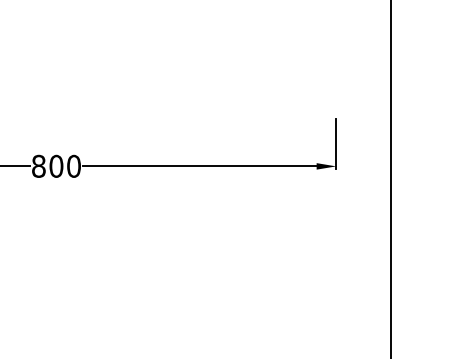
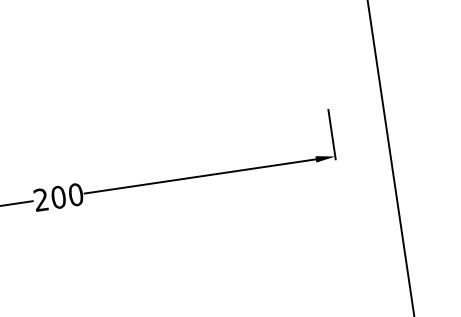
text: (38, 165) -> (40, 199), 800 -> 200

